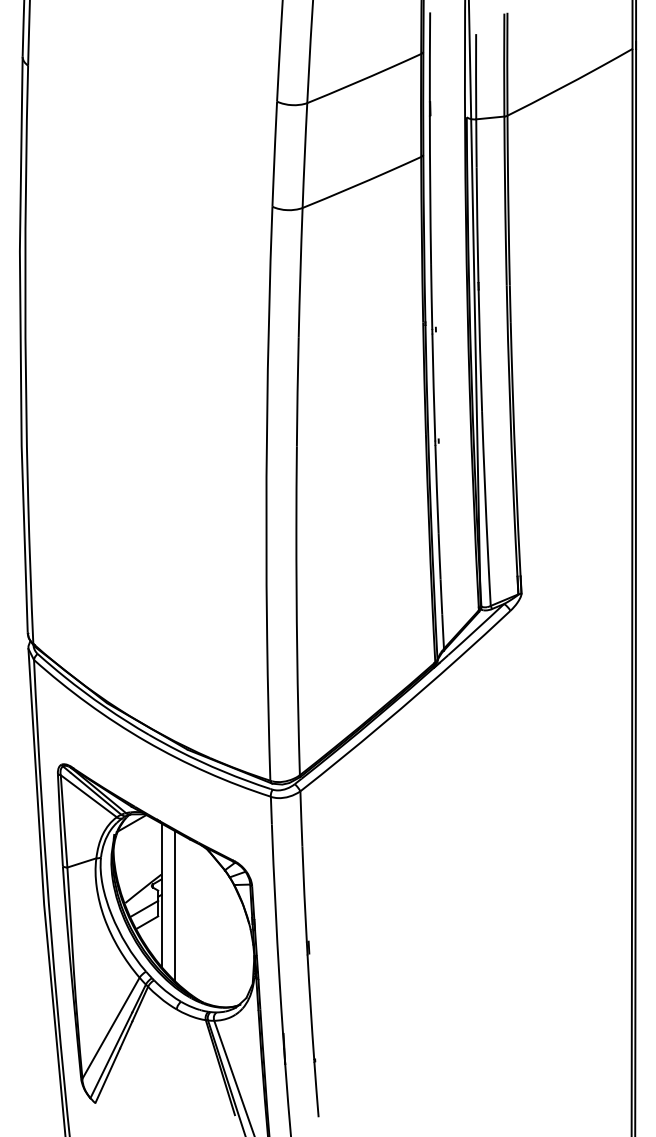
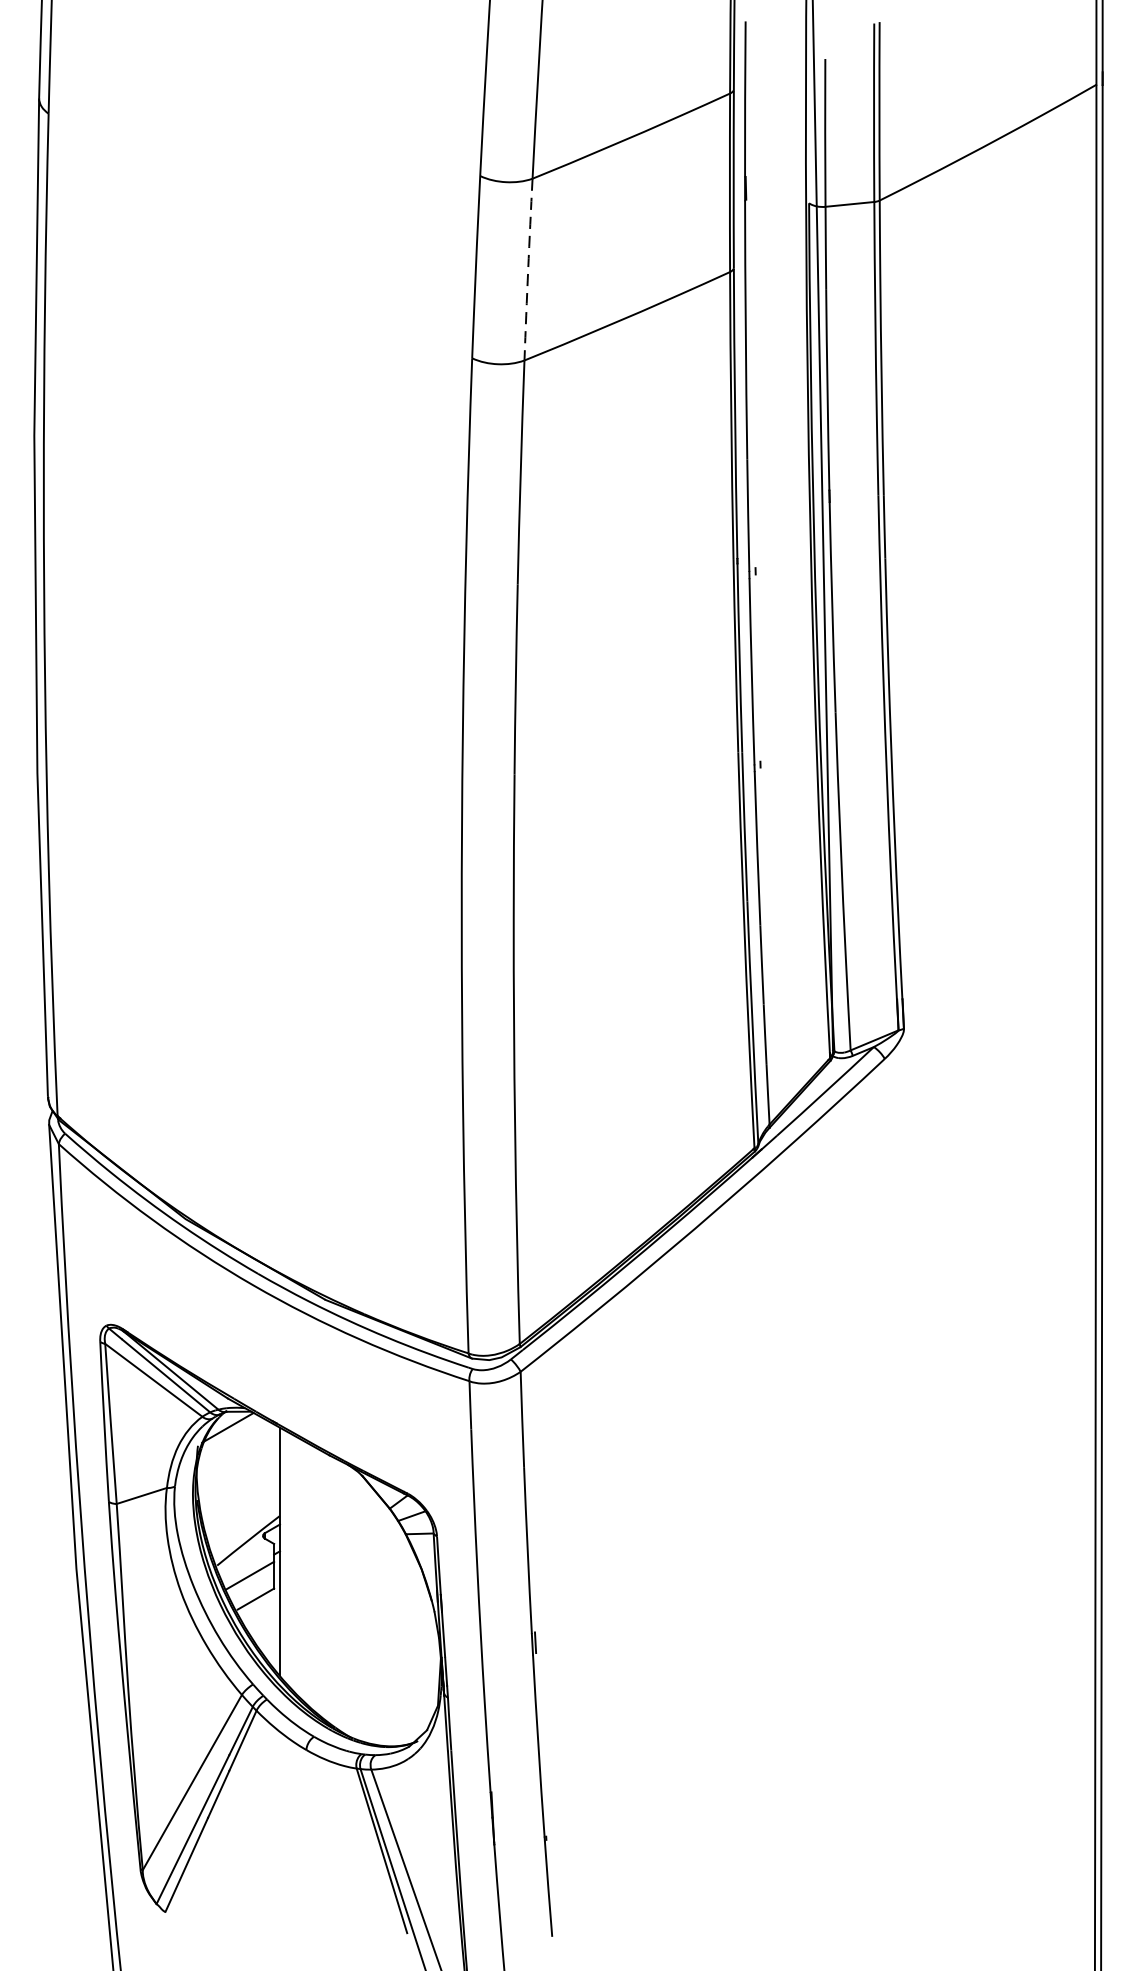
arc: (304, 155) -> (527, 269), solid -> dashed
line: (174, 906) -> (302, 1571), removed

